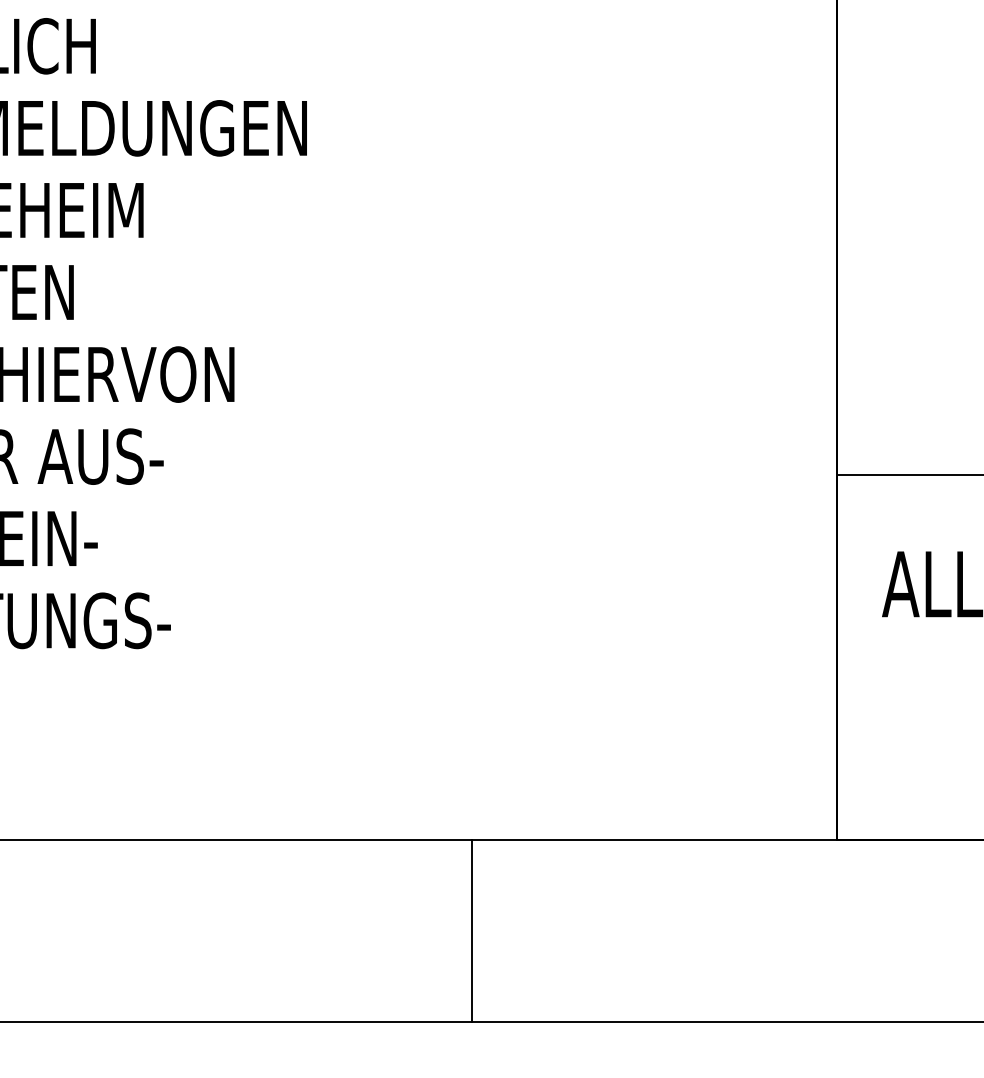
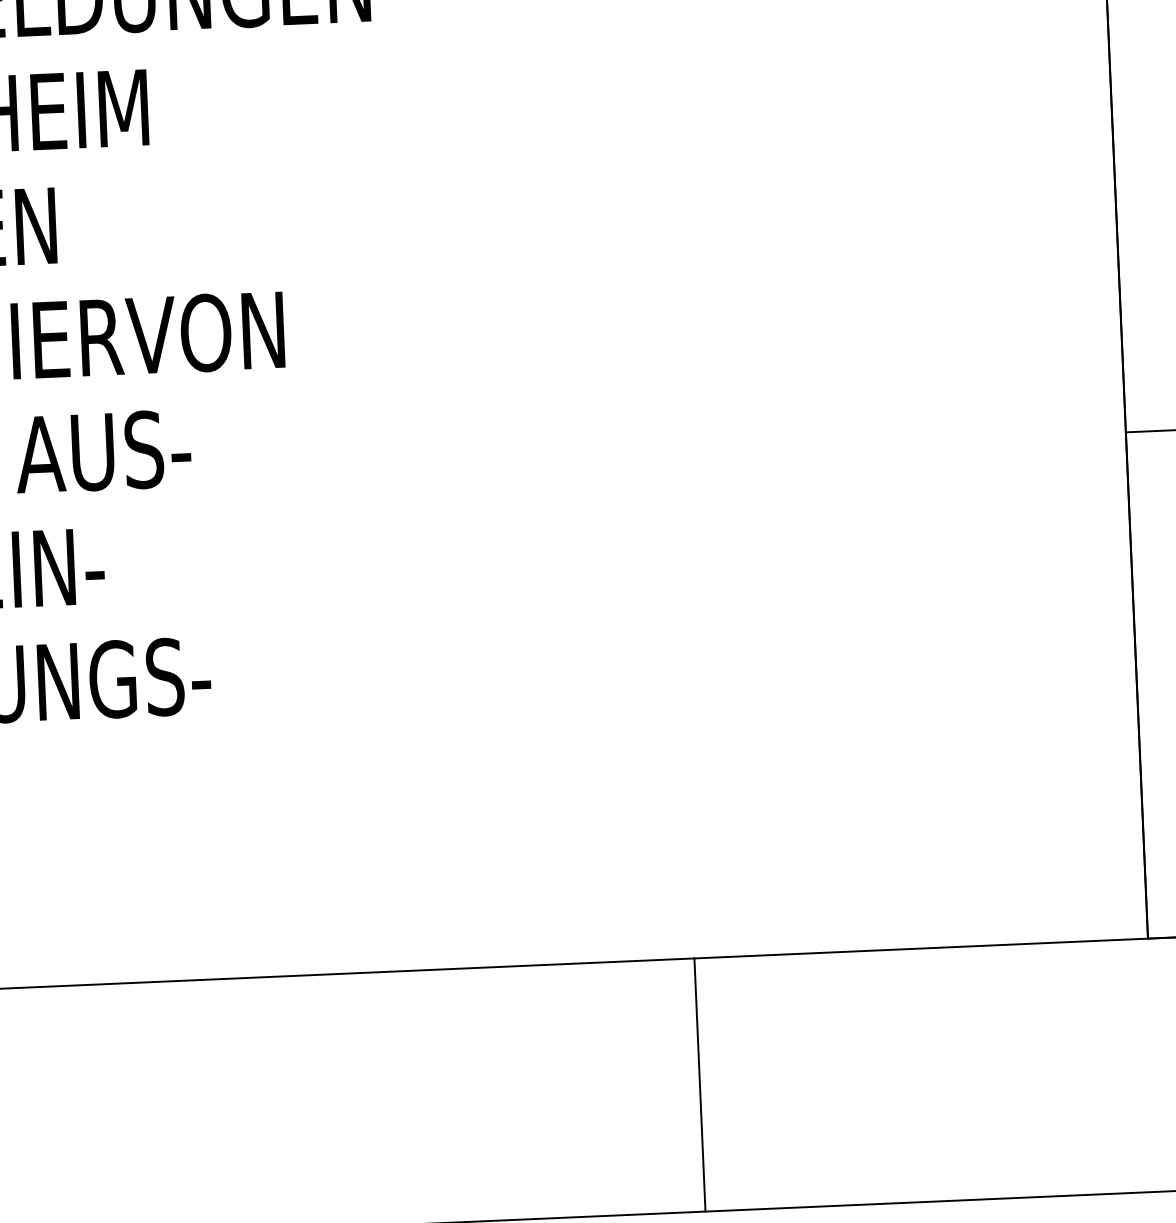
line: (471, 930) -> (699, 1084), moved

